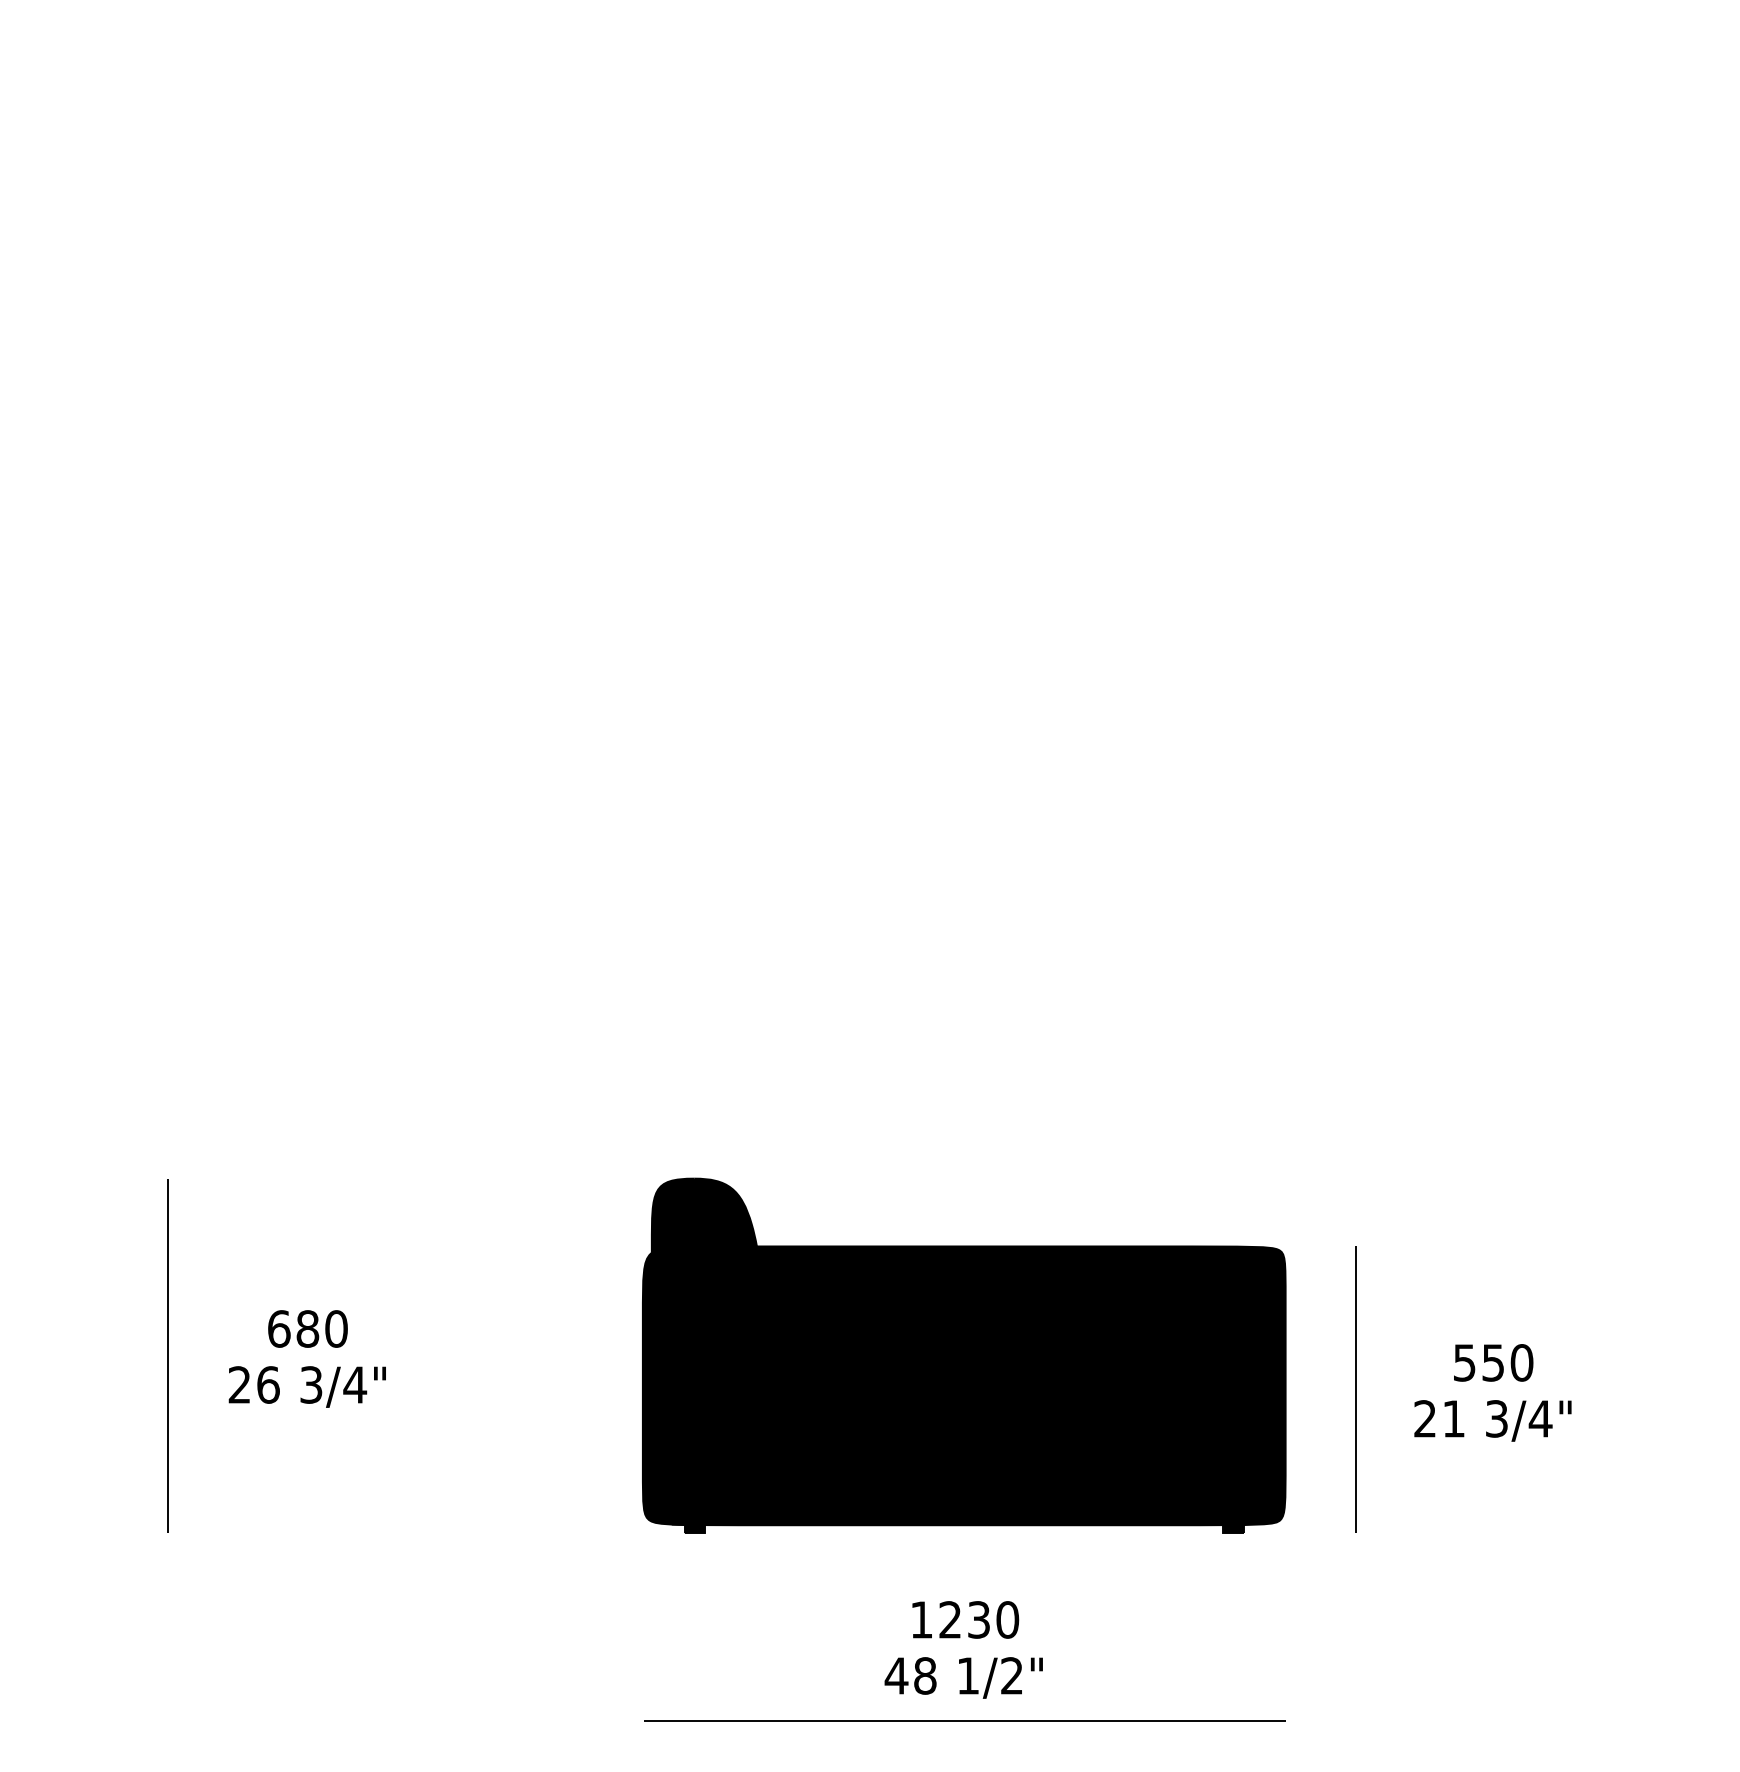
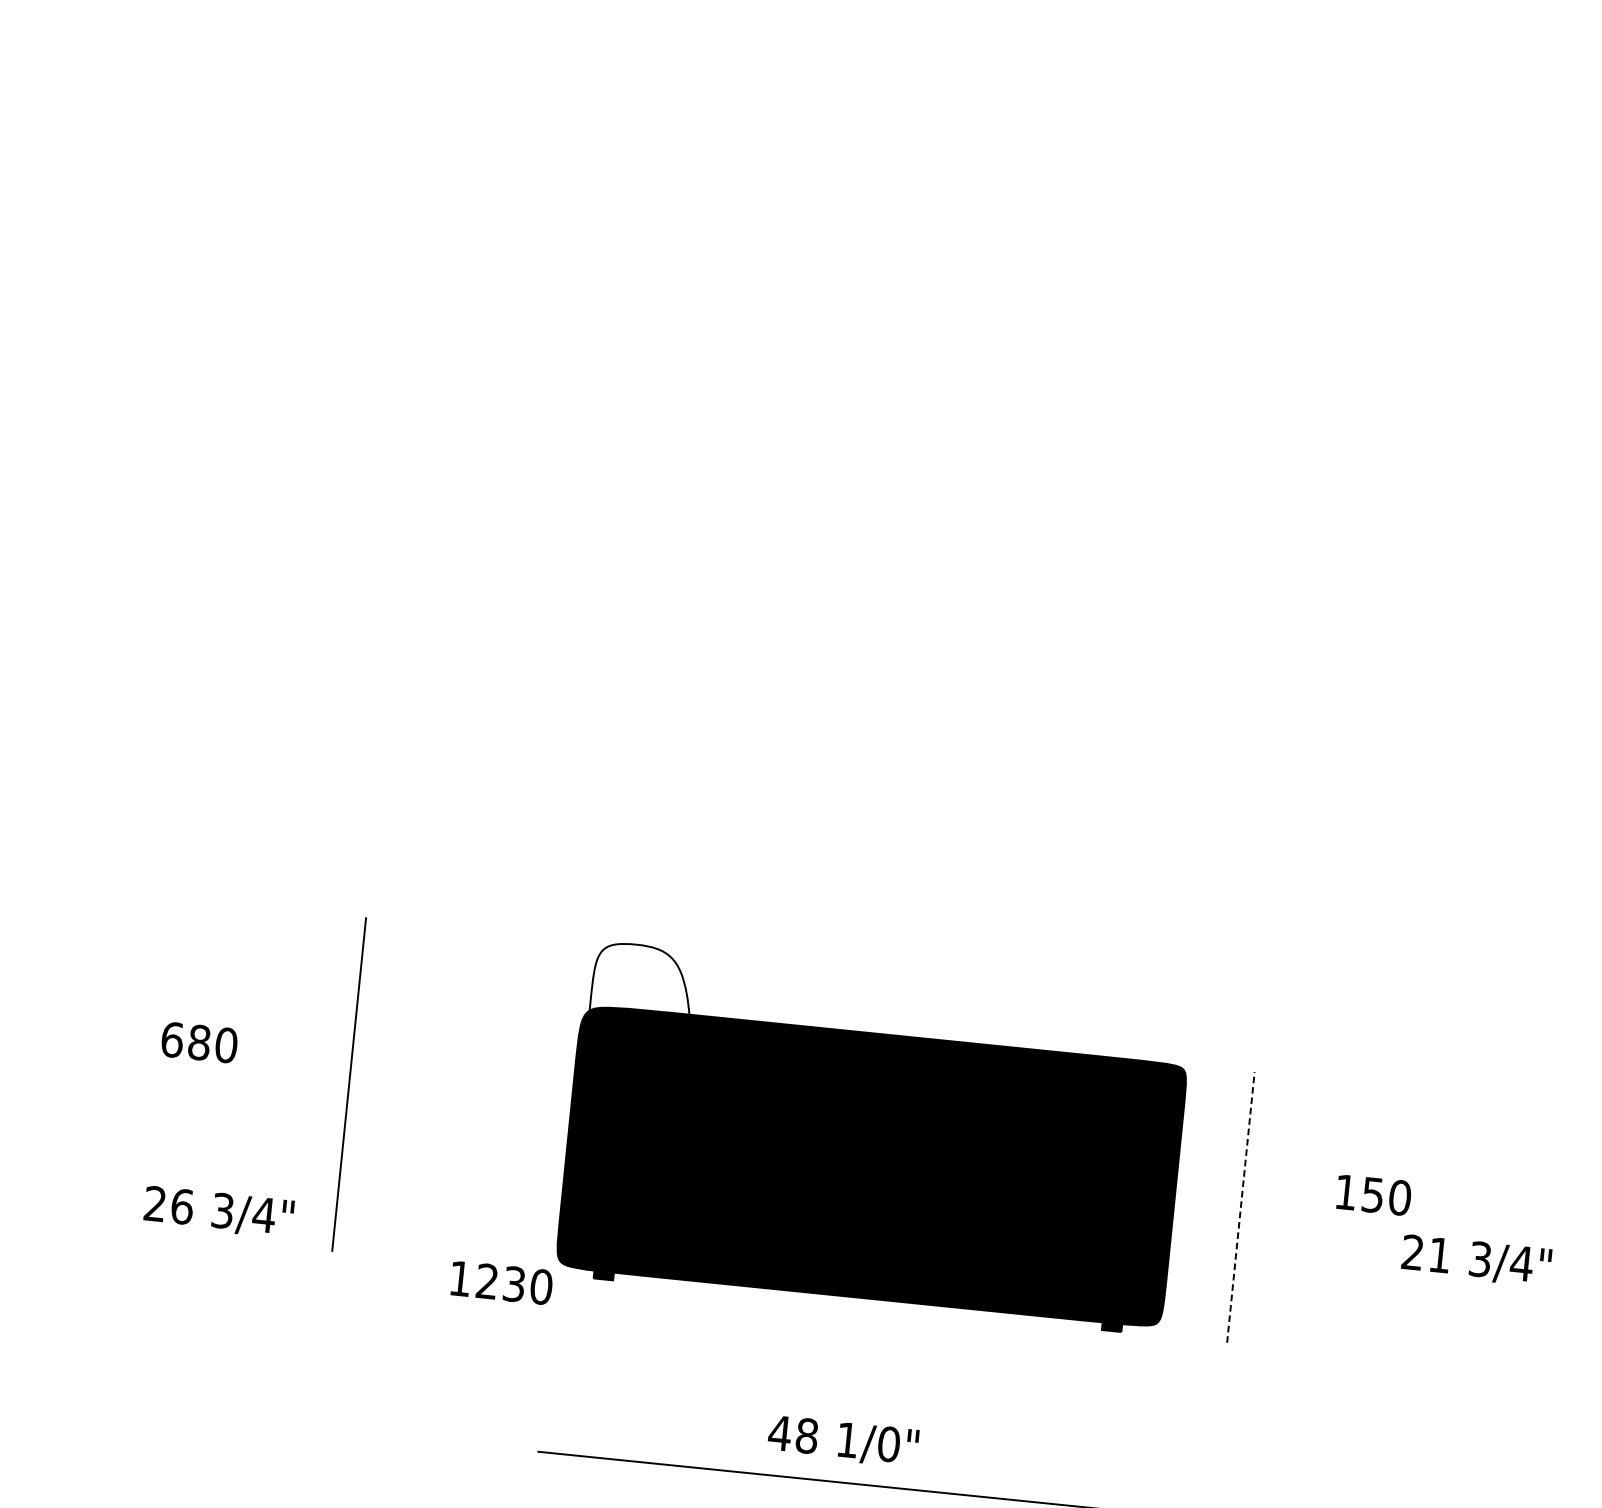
fill: (703, 1215) -> (641, 980), removed
text: (307, 1328) -> (199, 1042), moved
line: (167, 1355) -> (348, 1083), moved
text: (1464, 1362) -> (1345, 1191), 550 -> 150
text: (306, 1386) -> (218, 1211), moved
line: (1356, 1389) -> (1241, 1207), solid -> dashed
text: (1492, 1420) -> (1476, 1260), moved
text: (965, 1619) -> (501, 1282), moved
text: (1011, 1675) -> (888, 1443), 1/2" -> 1/0"

